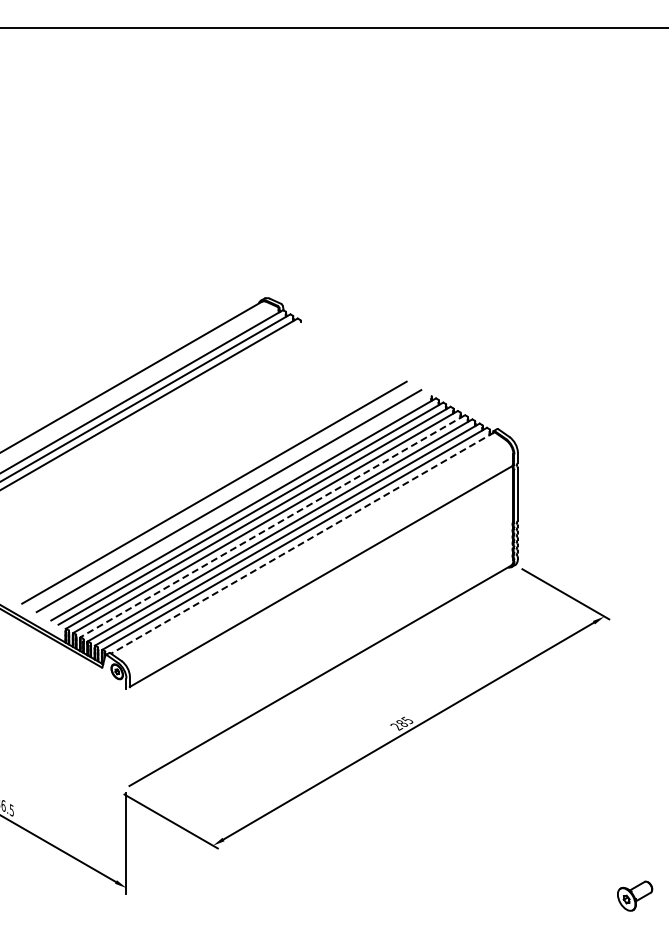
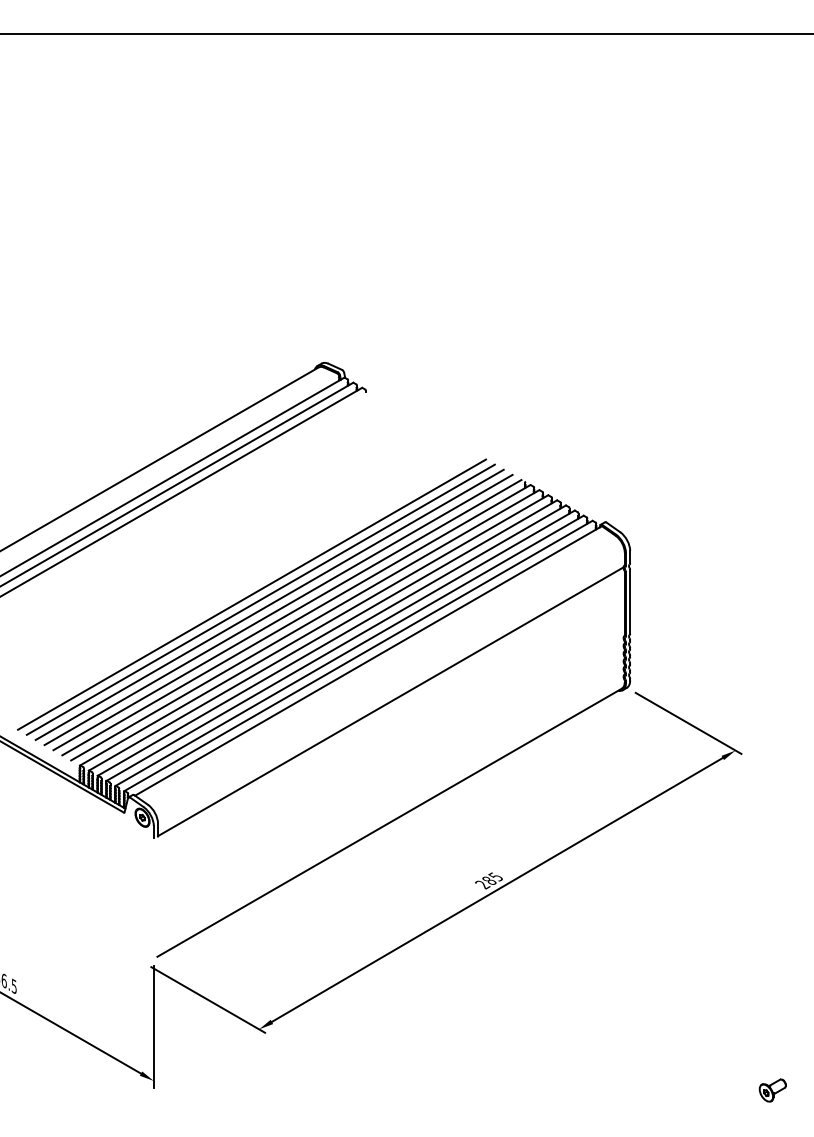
line: (206, 488) -> (251, 594), added
line: (221, 496) -> (269, 604), added
line: (236, 505) -> (287, 615), added
line: (272, 526) -> (331, 640), dashed -> solid
line: (302, 543) -> (368, 661), dashed -> solid
part: (634, 895) -> (772, 1090), size x0.62

